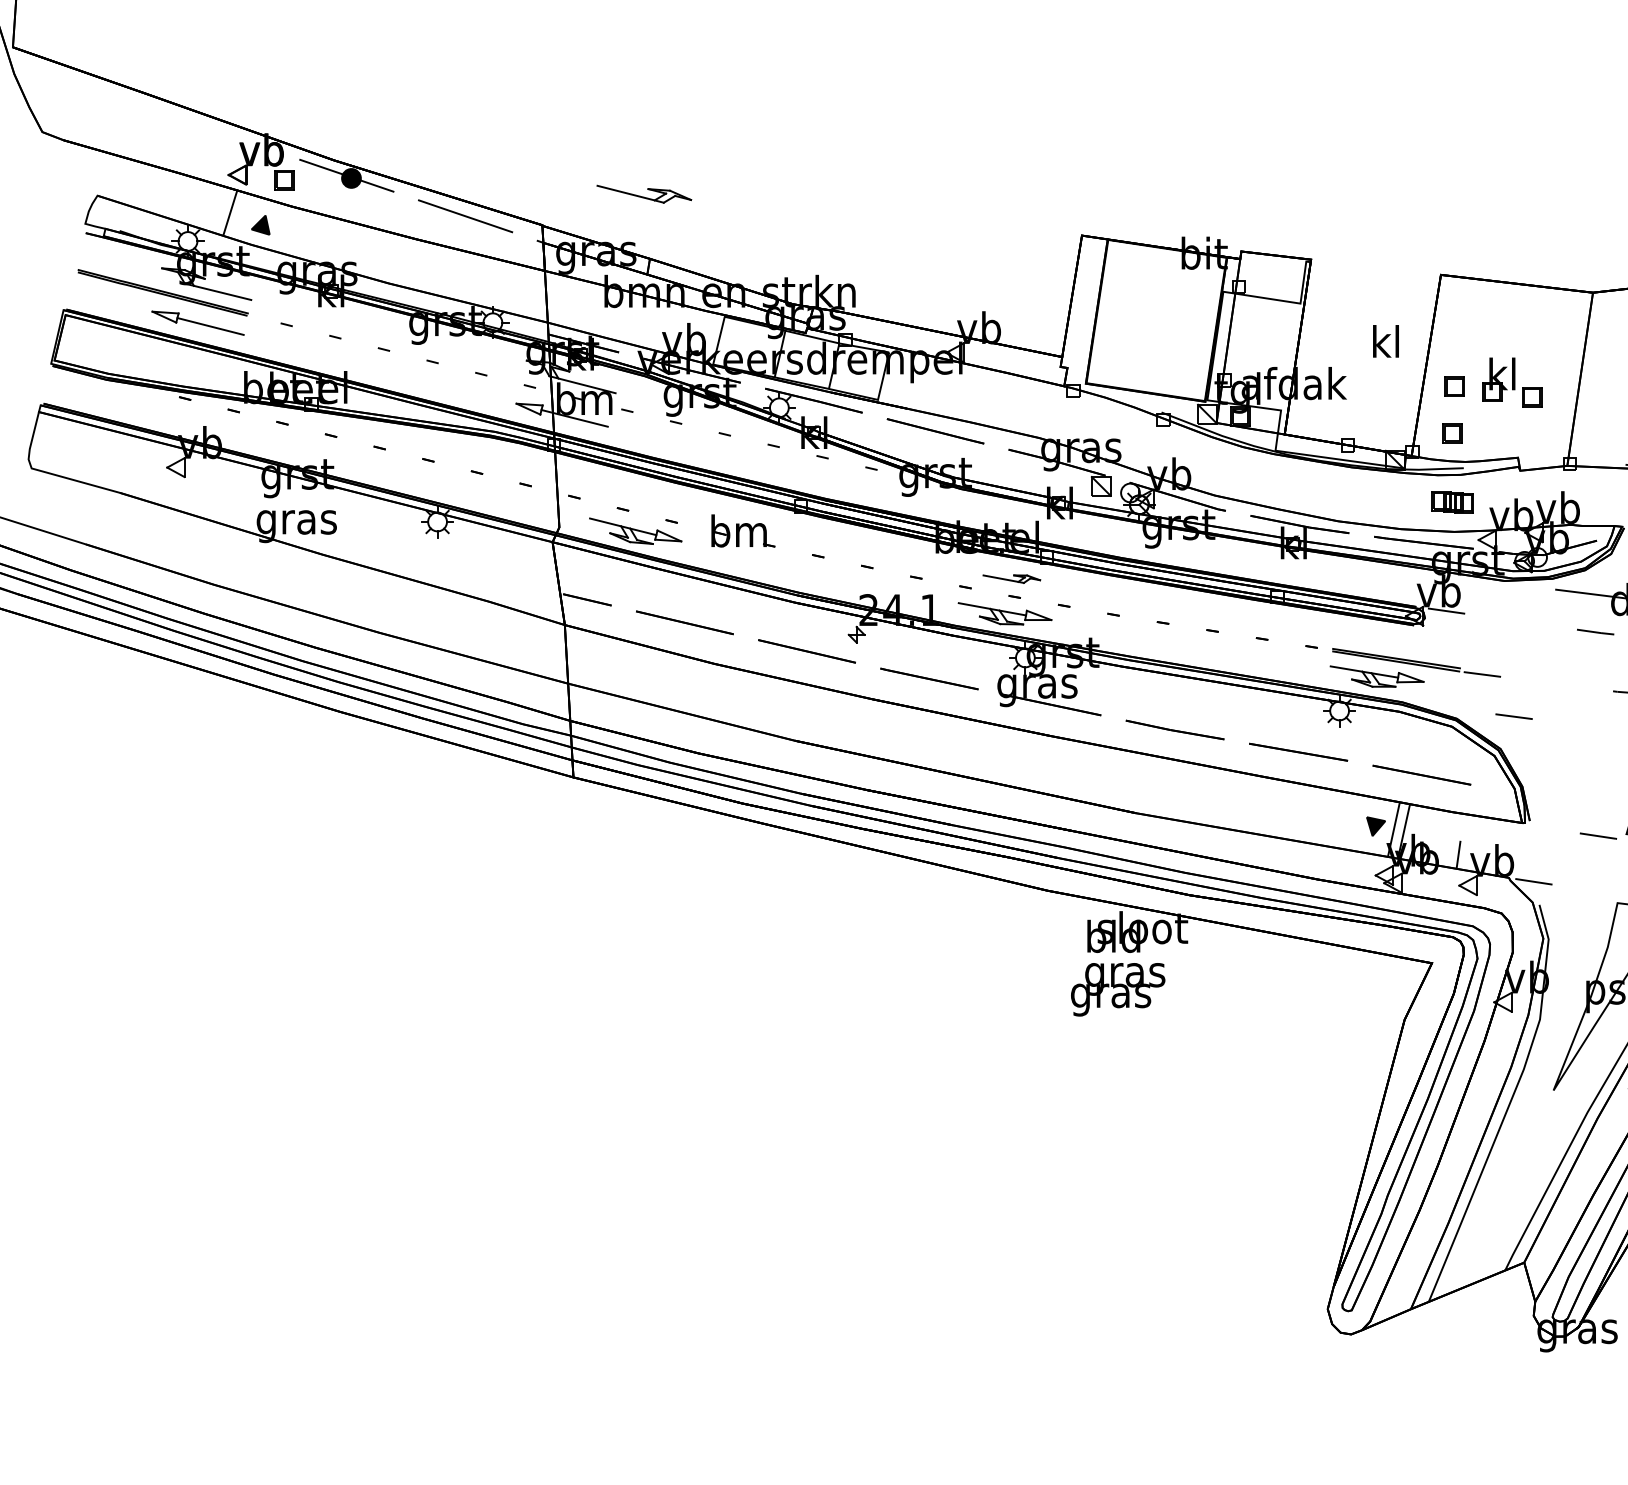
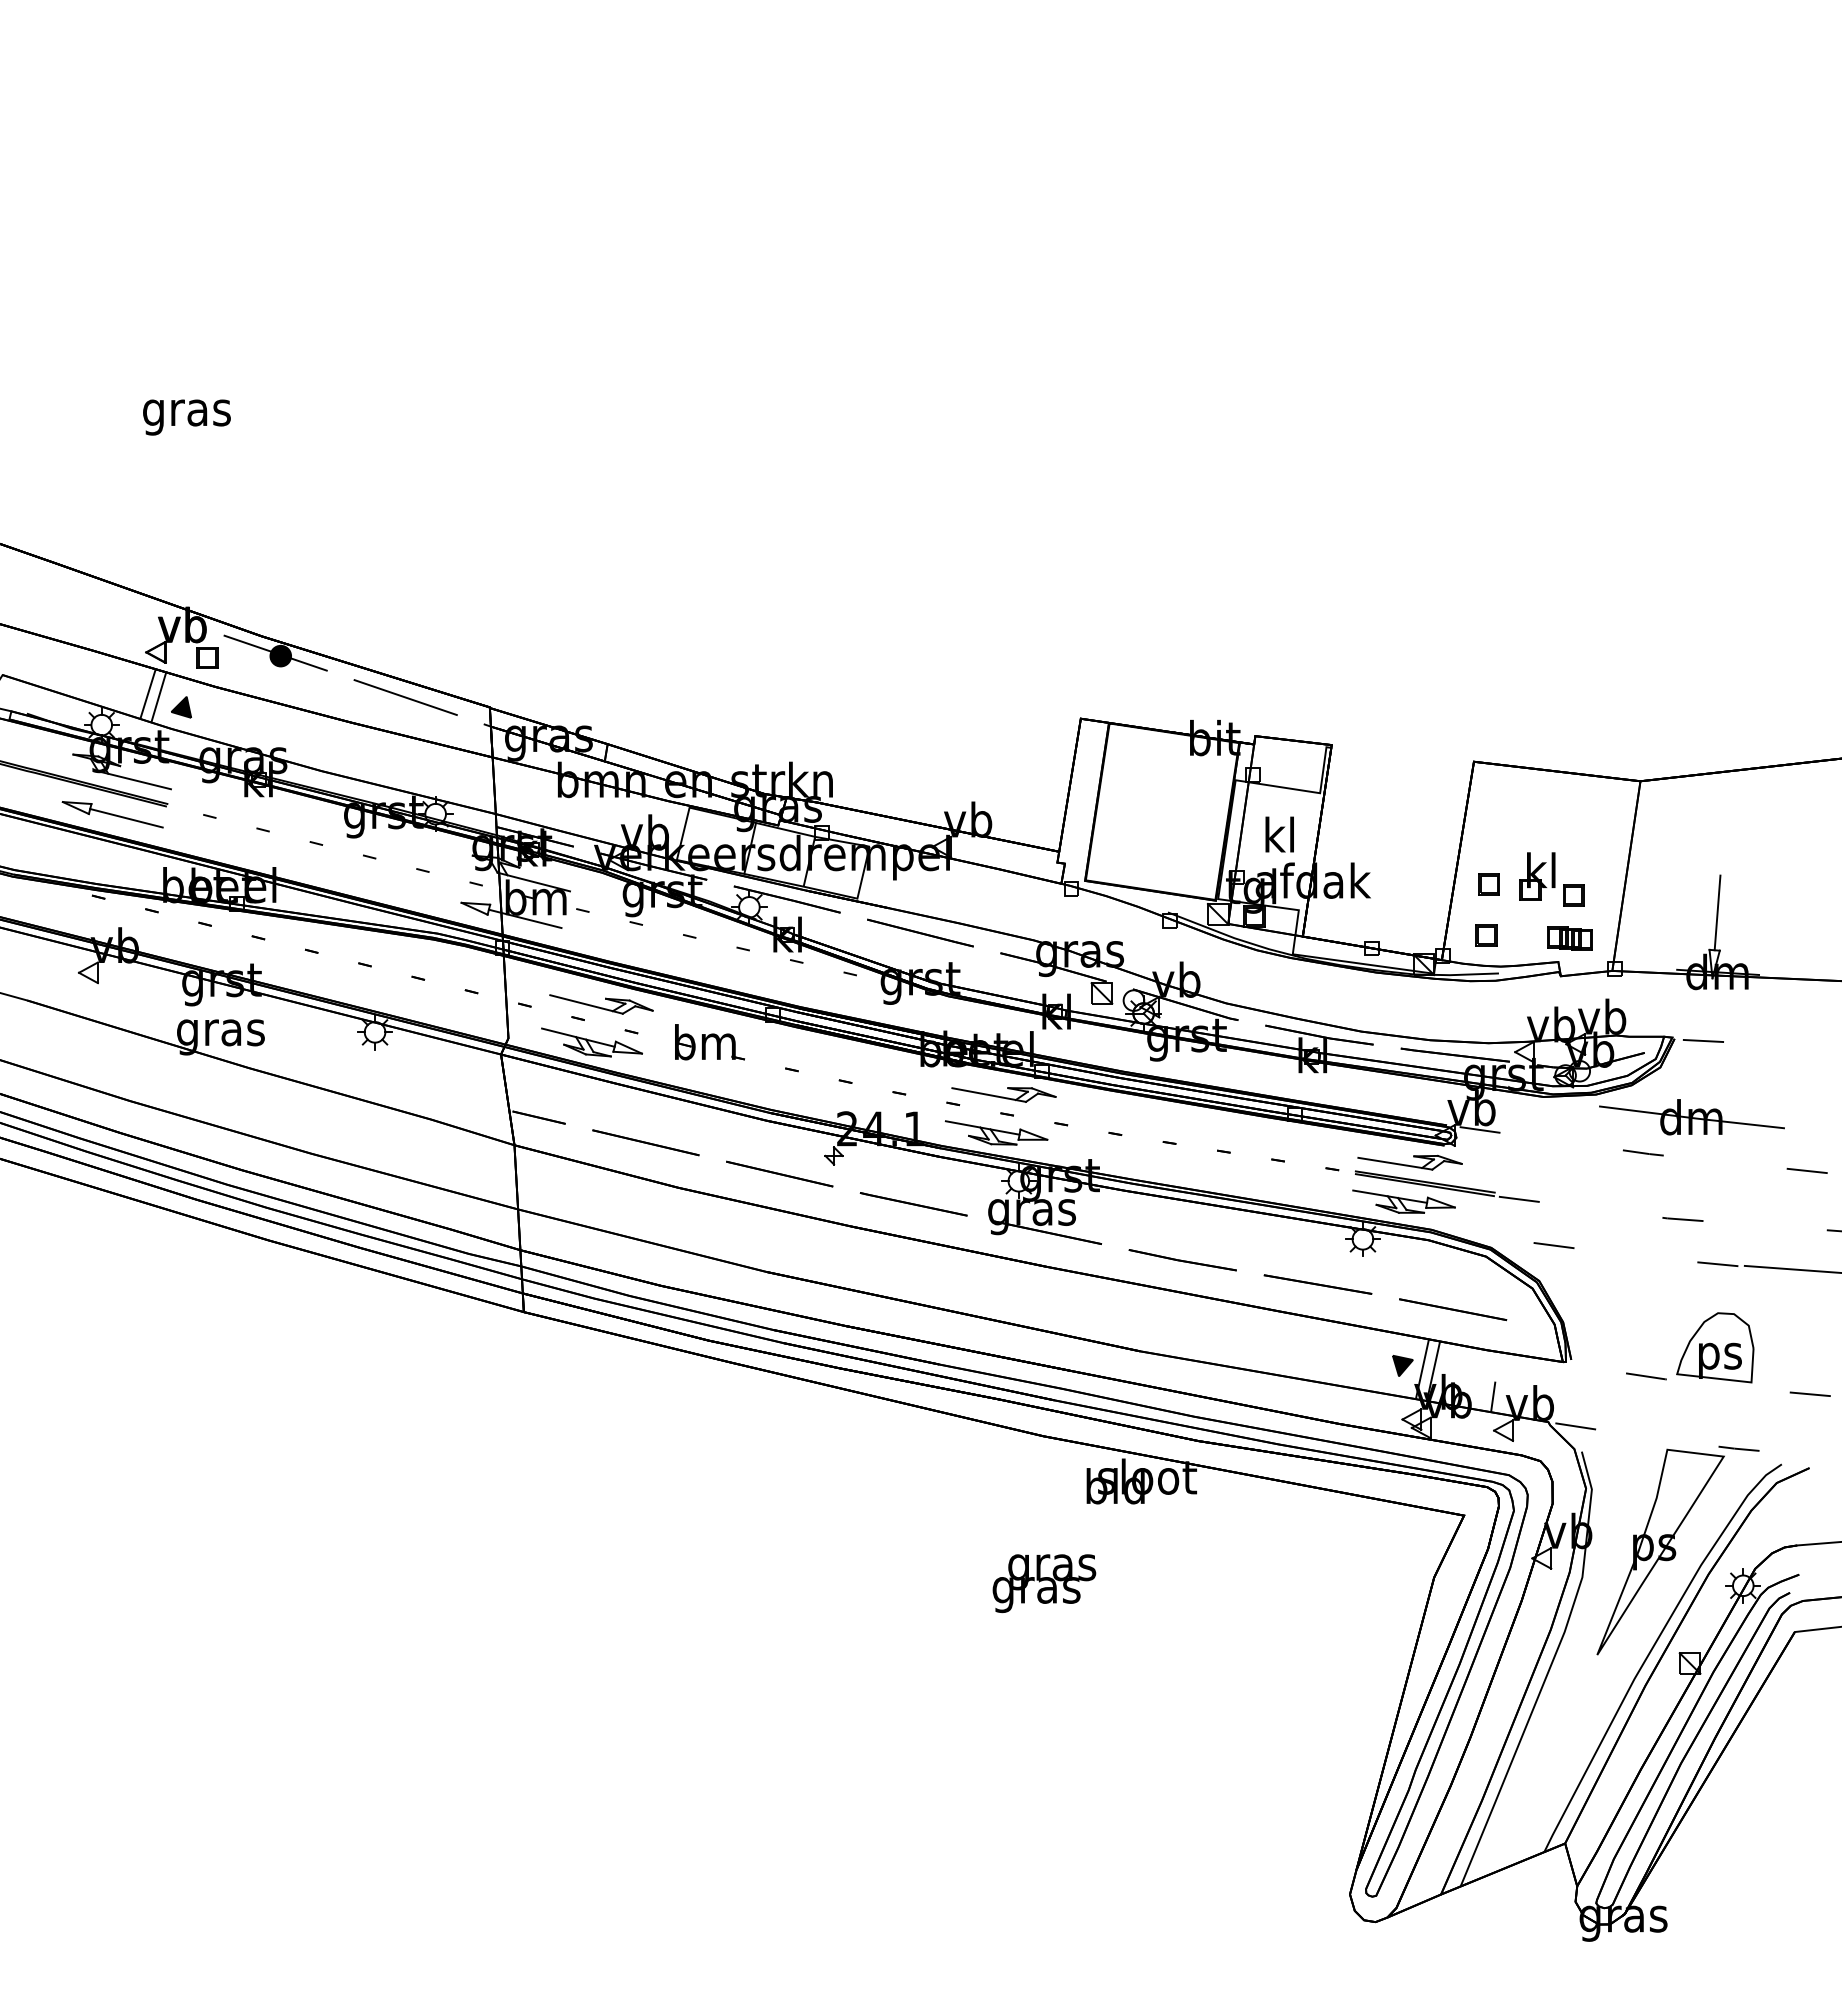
part: (644, 194) -> (601, 1004), moved
line: (239, 216) -> (158, 697), added
text: (1385, 341) -> (1279, 834), moved
part: (1452, 502) -> (1569, 938), moved
part: (1011, 578) -> (1003, 1094), size x1.67
part: (1382, 640) -> (1409, 1162), added
text: (1118, 989) -> (1044, 1583), moved

